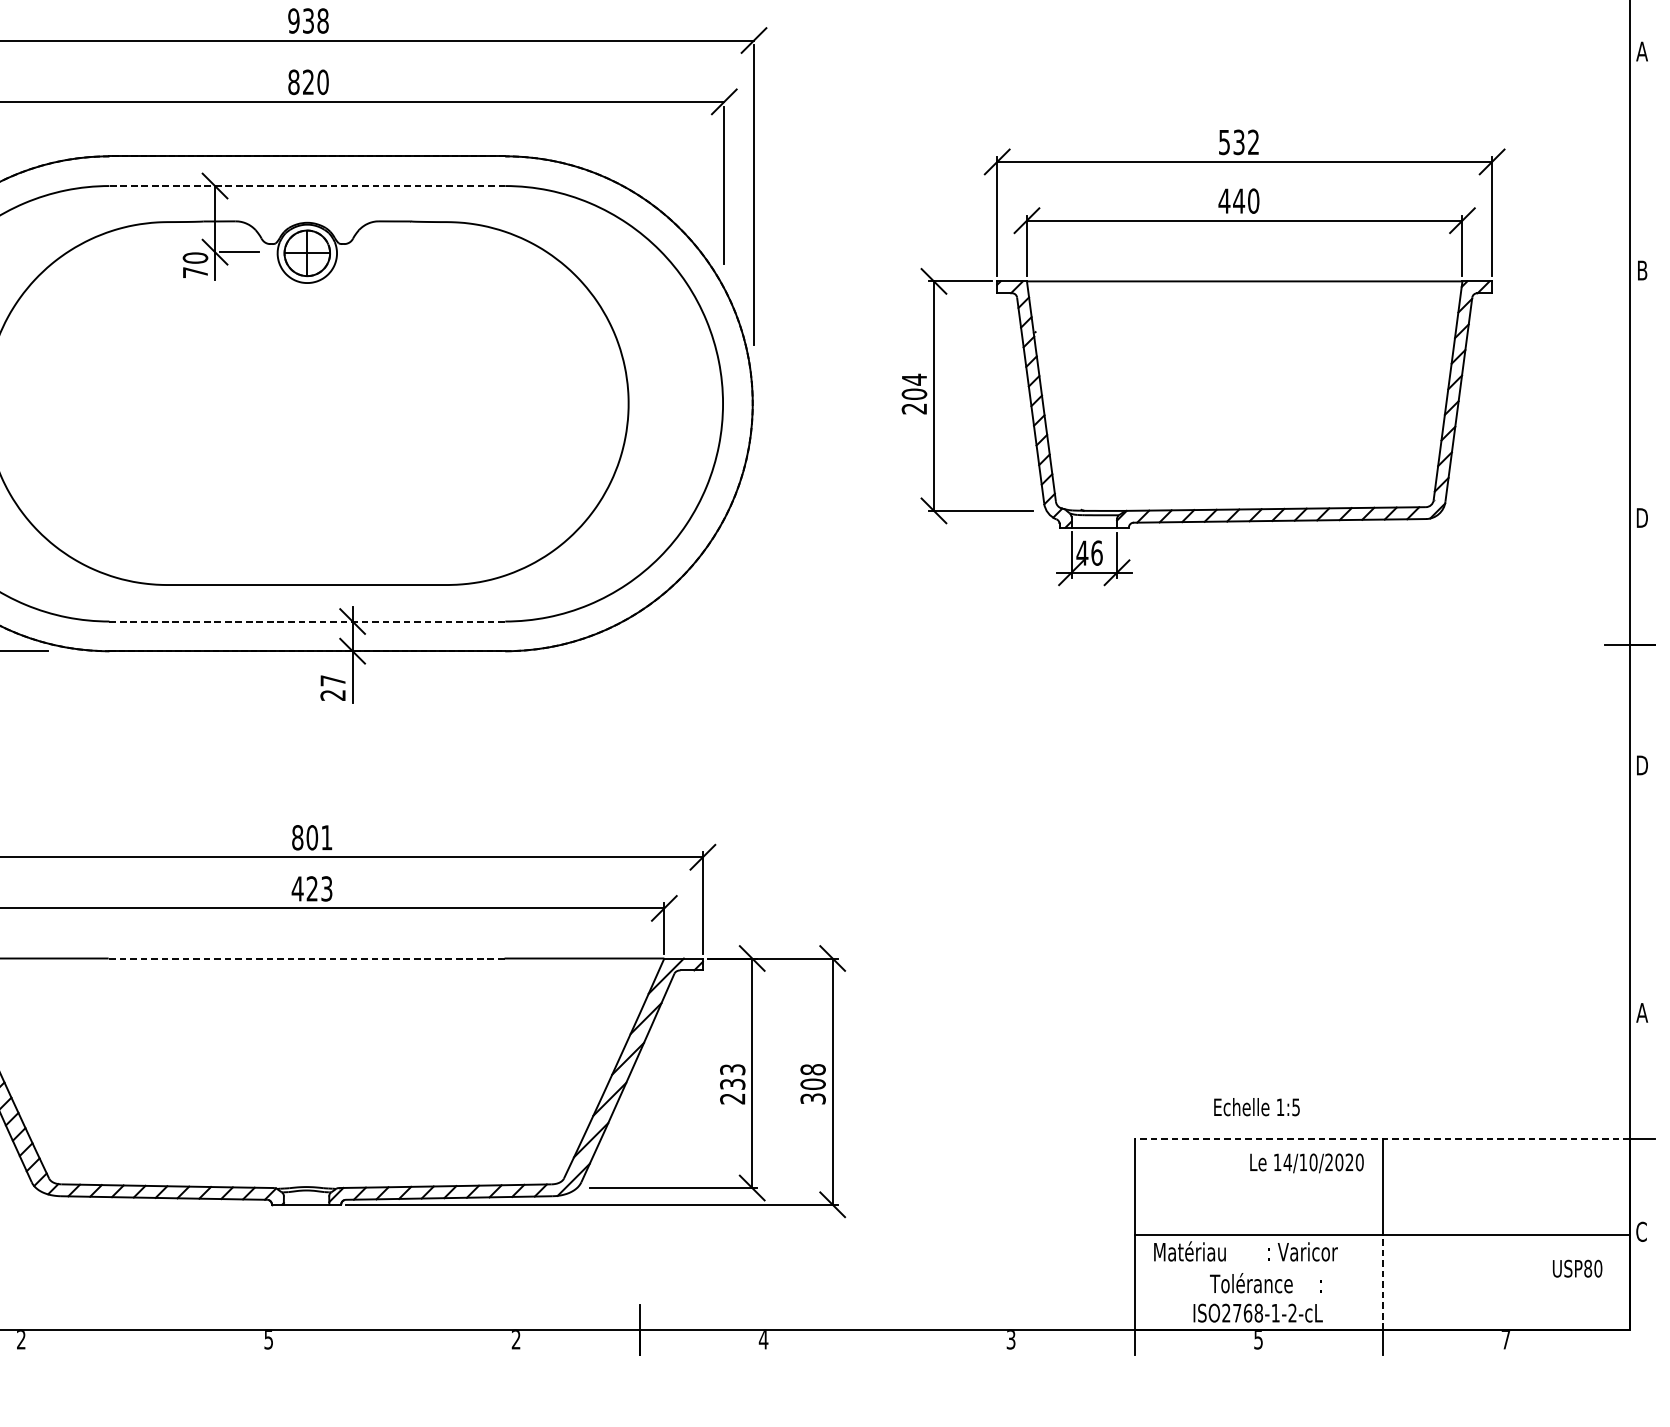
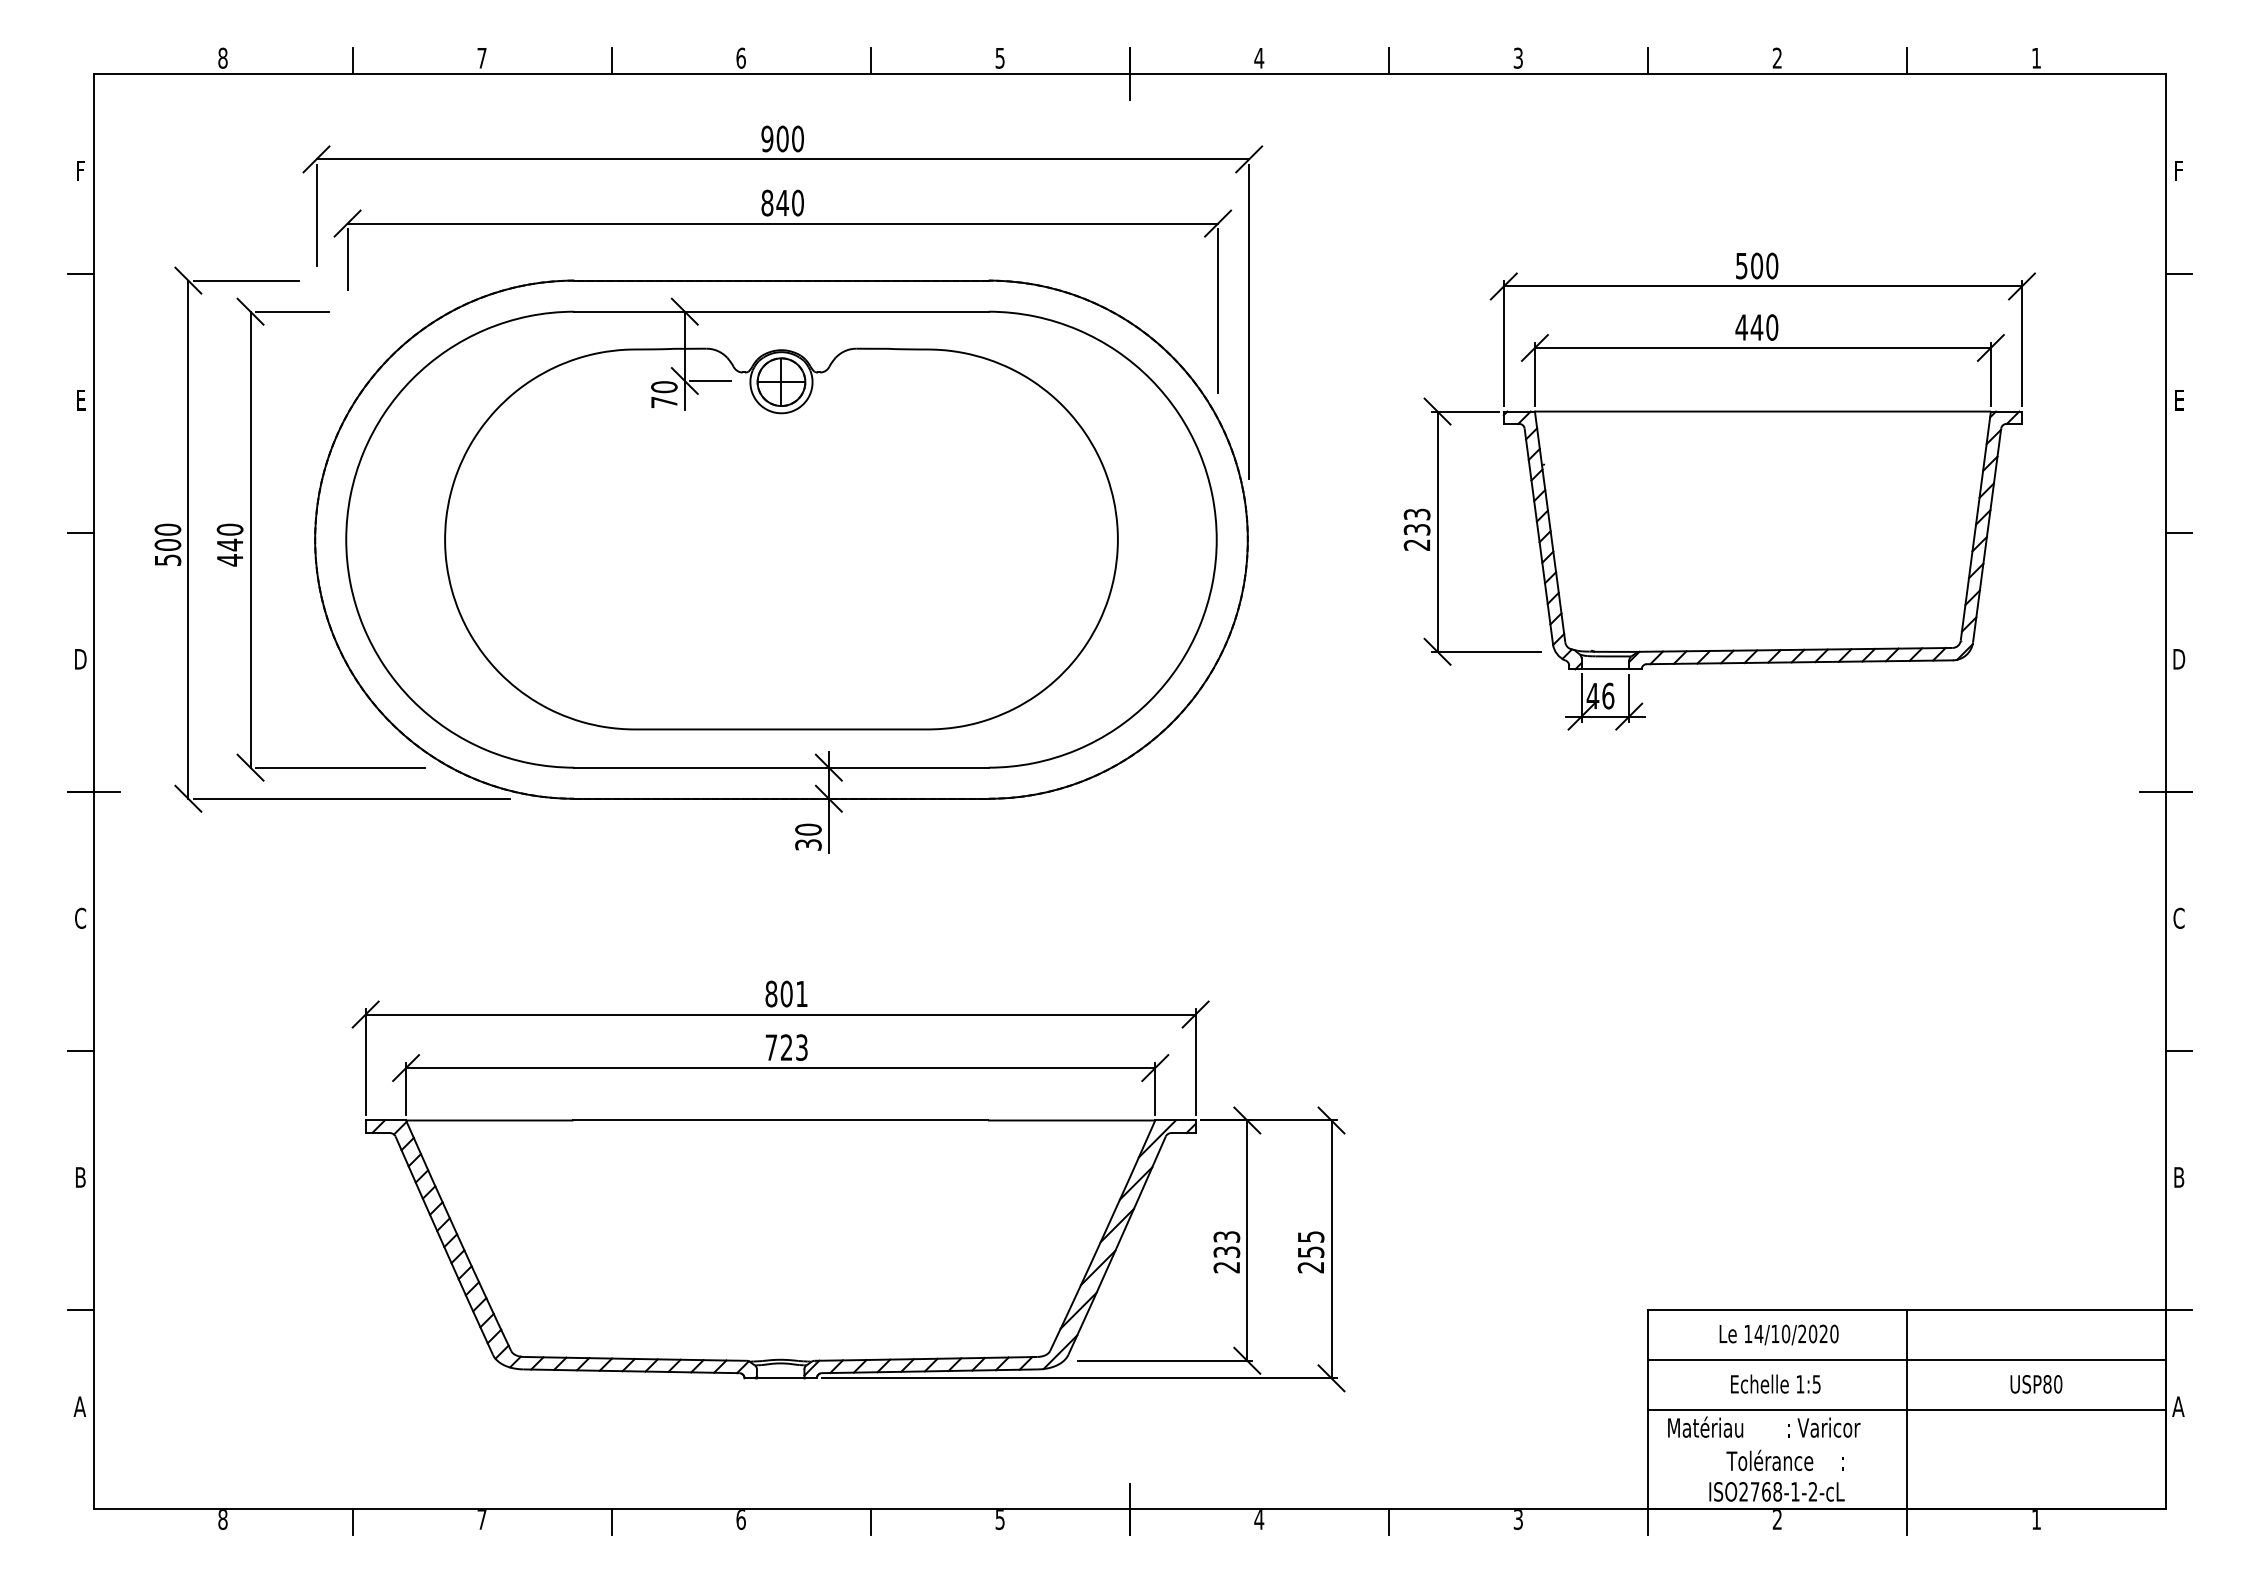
text: (314, 20) -> (789, 138), 938 -> 900
text: (1641, 51) -> (2178, 170), A -> F
text: (308, 81) -> (782, 202), 820 -> 840
text: (1246, 141) -> (1764, 265), 532 -> 500
line: (1642, 149) -> (2179, 273), added
line: (306, 185) -> (780, 311), dashed -> solid
text: (1642, 270) -> (2179, 400), B -> E
text: (913, 386) -> (1416, 521), 204 -> 233
line: (1642, 396) -> (2179, 532), added
line: (307, 621) -> (781, 767), dashed -> solid
text: (333, 687) -> (808, 836), 27 -> 30
text: (1642, 764) -> (2179, 917), D -> C
text: (297, 888) -> (771, 1047), 423 -> 723
line: (1642, 891) -> (2179, 1050), added
line: (306, 958) -> (780, 1120), dashed -> solid
text: (1641, 1012) -> (2178, 1177), A -> B
text: (812, 1084) -> (1310, 1252), 308 -> 255
text: (1256, 1106) -> (1775, 1383), moved
line: (1381, 1139) -> (1906, 1309), dashed -> solid
text: (1306, 1162) -> (1778, 1334), moved
line: (1382, 1186) -> (1907, 1359), added
text: (1641, 1231) -> (2178, 1406), C -> A
text: (1577, 1268) -> (2036, 1384), moved
line: (1382, 1282) -> (1907, 1459), dashed -> solid
text: (20, 1339) -> (481, 1519), 2 -> 7
text: (268, 1339) -> (740, 1519), 5 -> 6
text: (1506, 1339) -> (2036, 1519), 7 -> 1
text: (515, 1340) -> (999, 1520), 2 -> 5
text: (1257, 1340) -> (1776, 1520), 5 -> 2
line: (144, 1342) -> (611, 1522), added
line: (392, 1342) -> (870, 1522), added
line: (888, 1342) -> (1389, 1522), added

